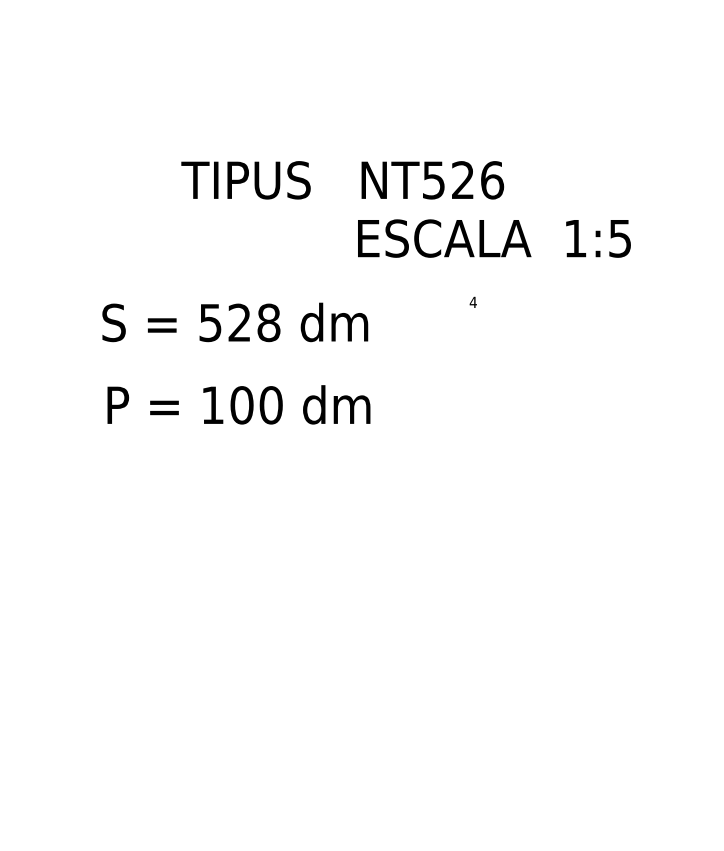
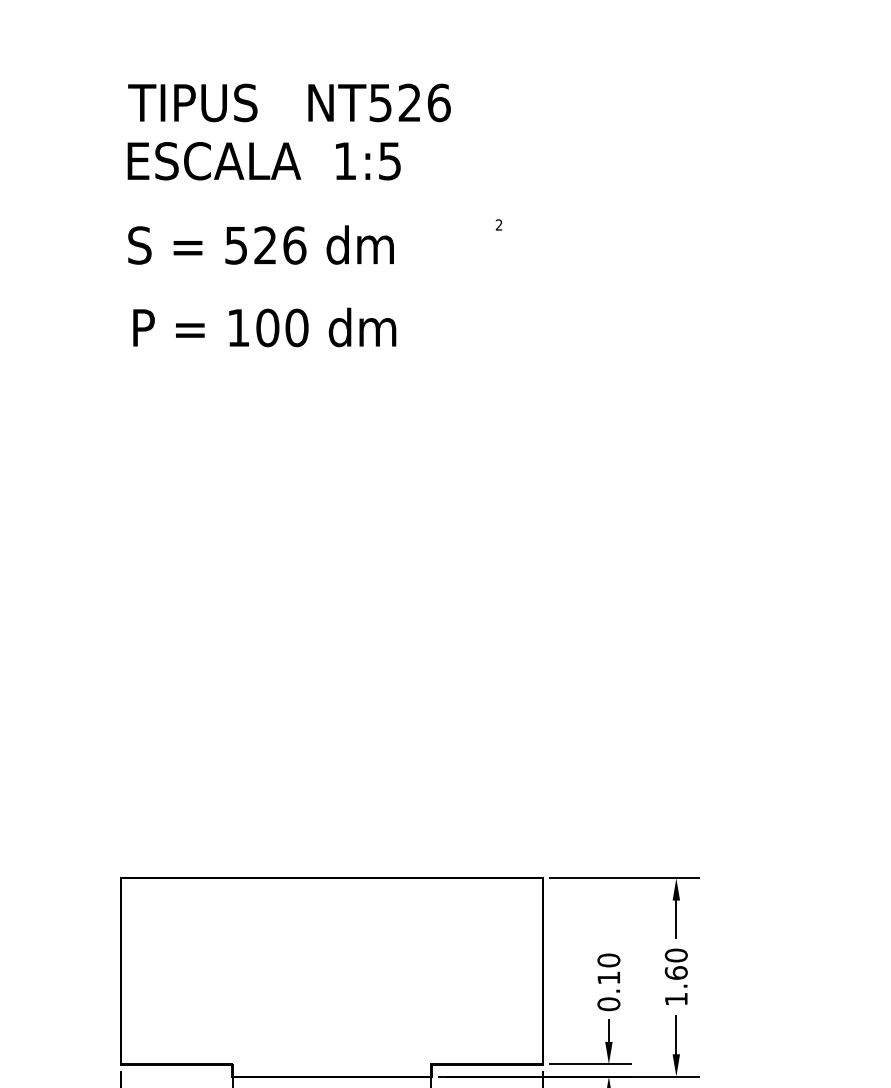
text: (342, 179) -> (289, 102), moved
text: (493, 238) -> (263, 161), moved
text: (472, 301) -> (498, 224), 4 -> 2
text: (268, 322) -> (294, 245), 528 -> 526

